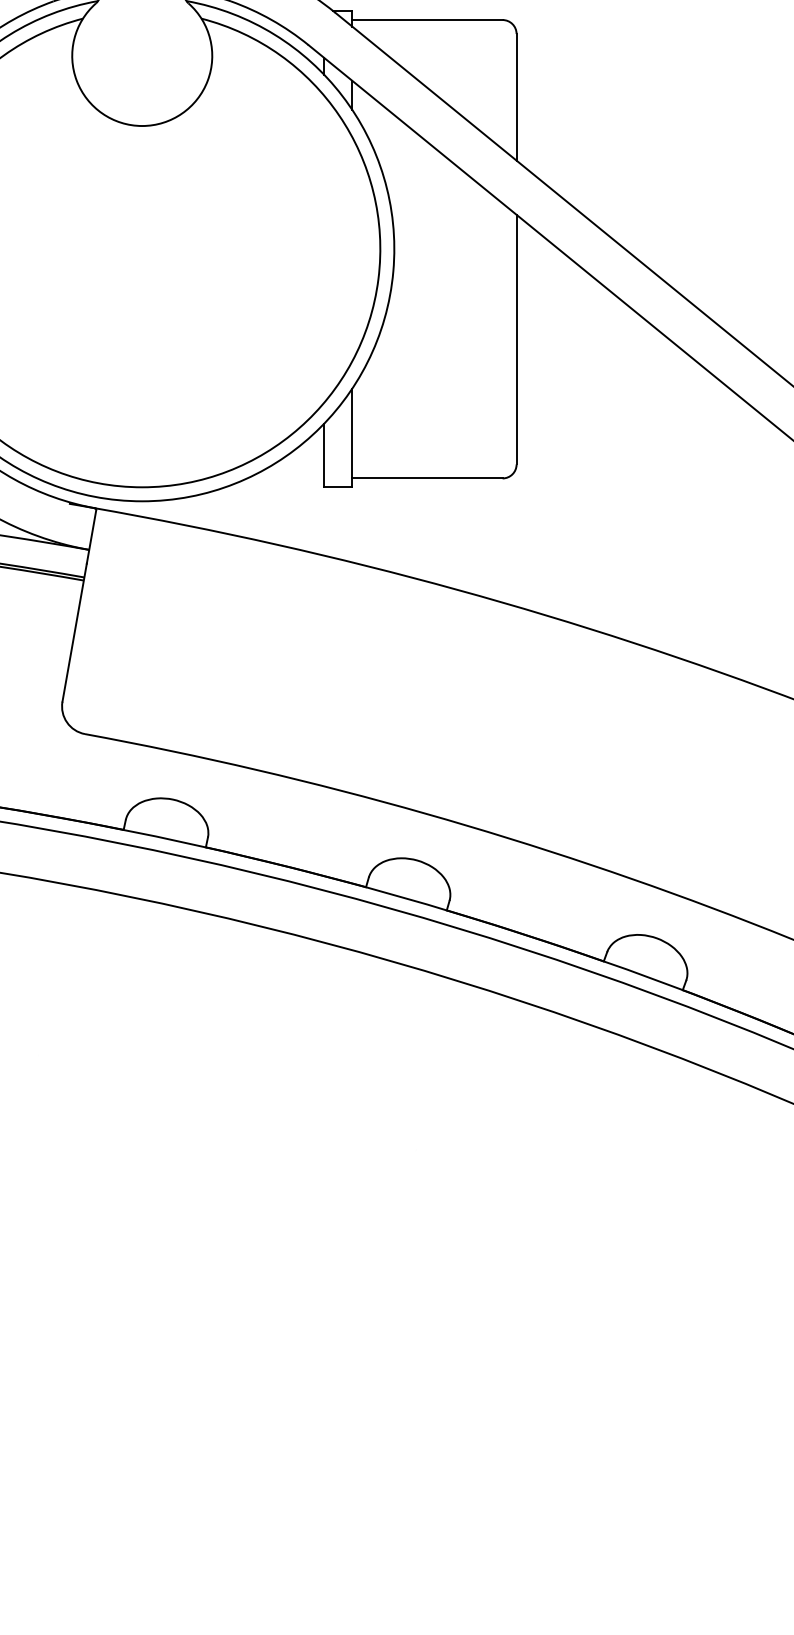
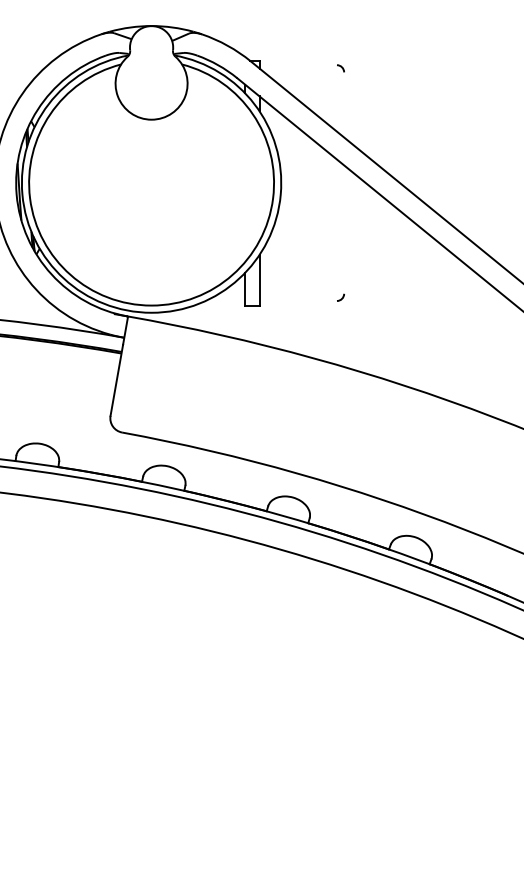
line: (425, 20) -> (297, 65), removed
line: (517, 96) -> (344, 104), removed
line: (517, 339) -> (344, 229), removed
line: (425, 479) -> (297, 301), removed

